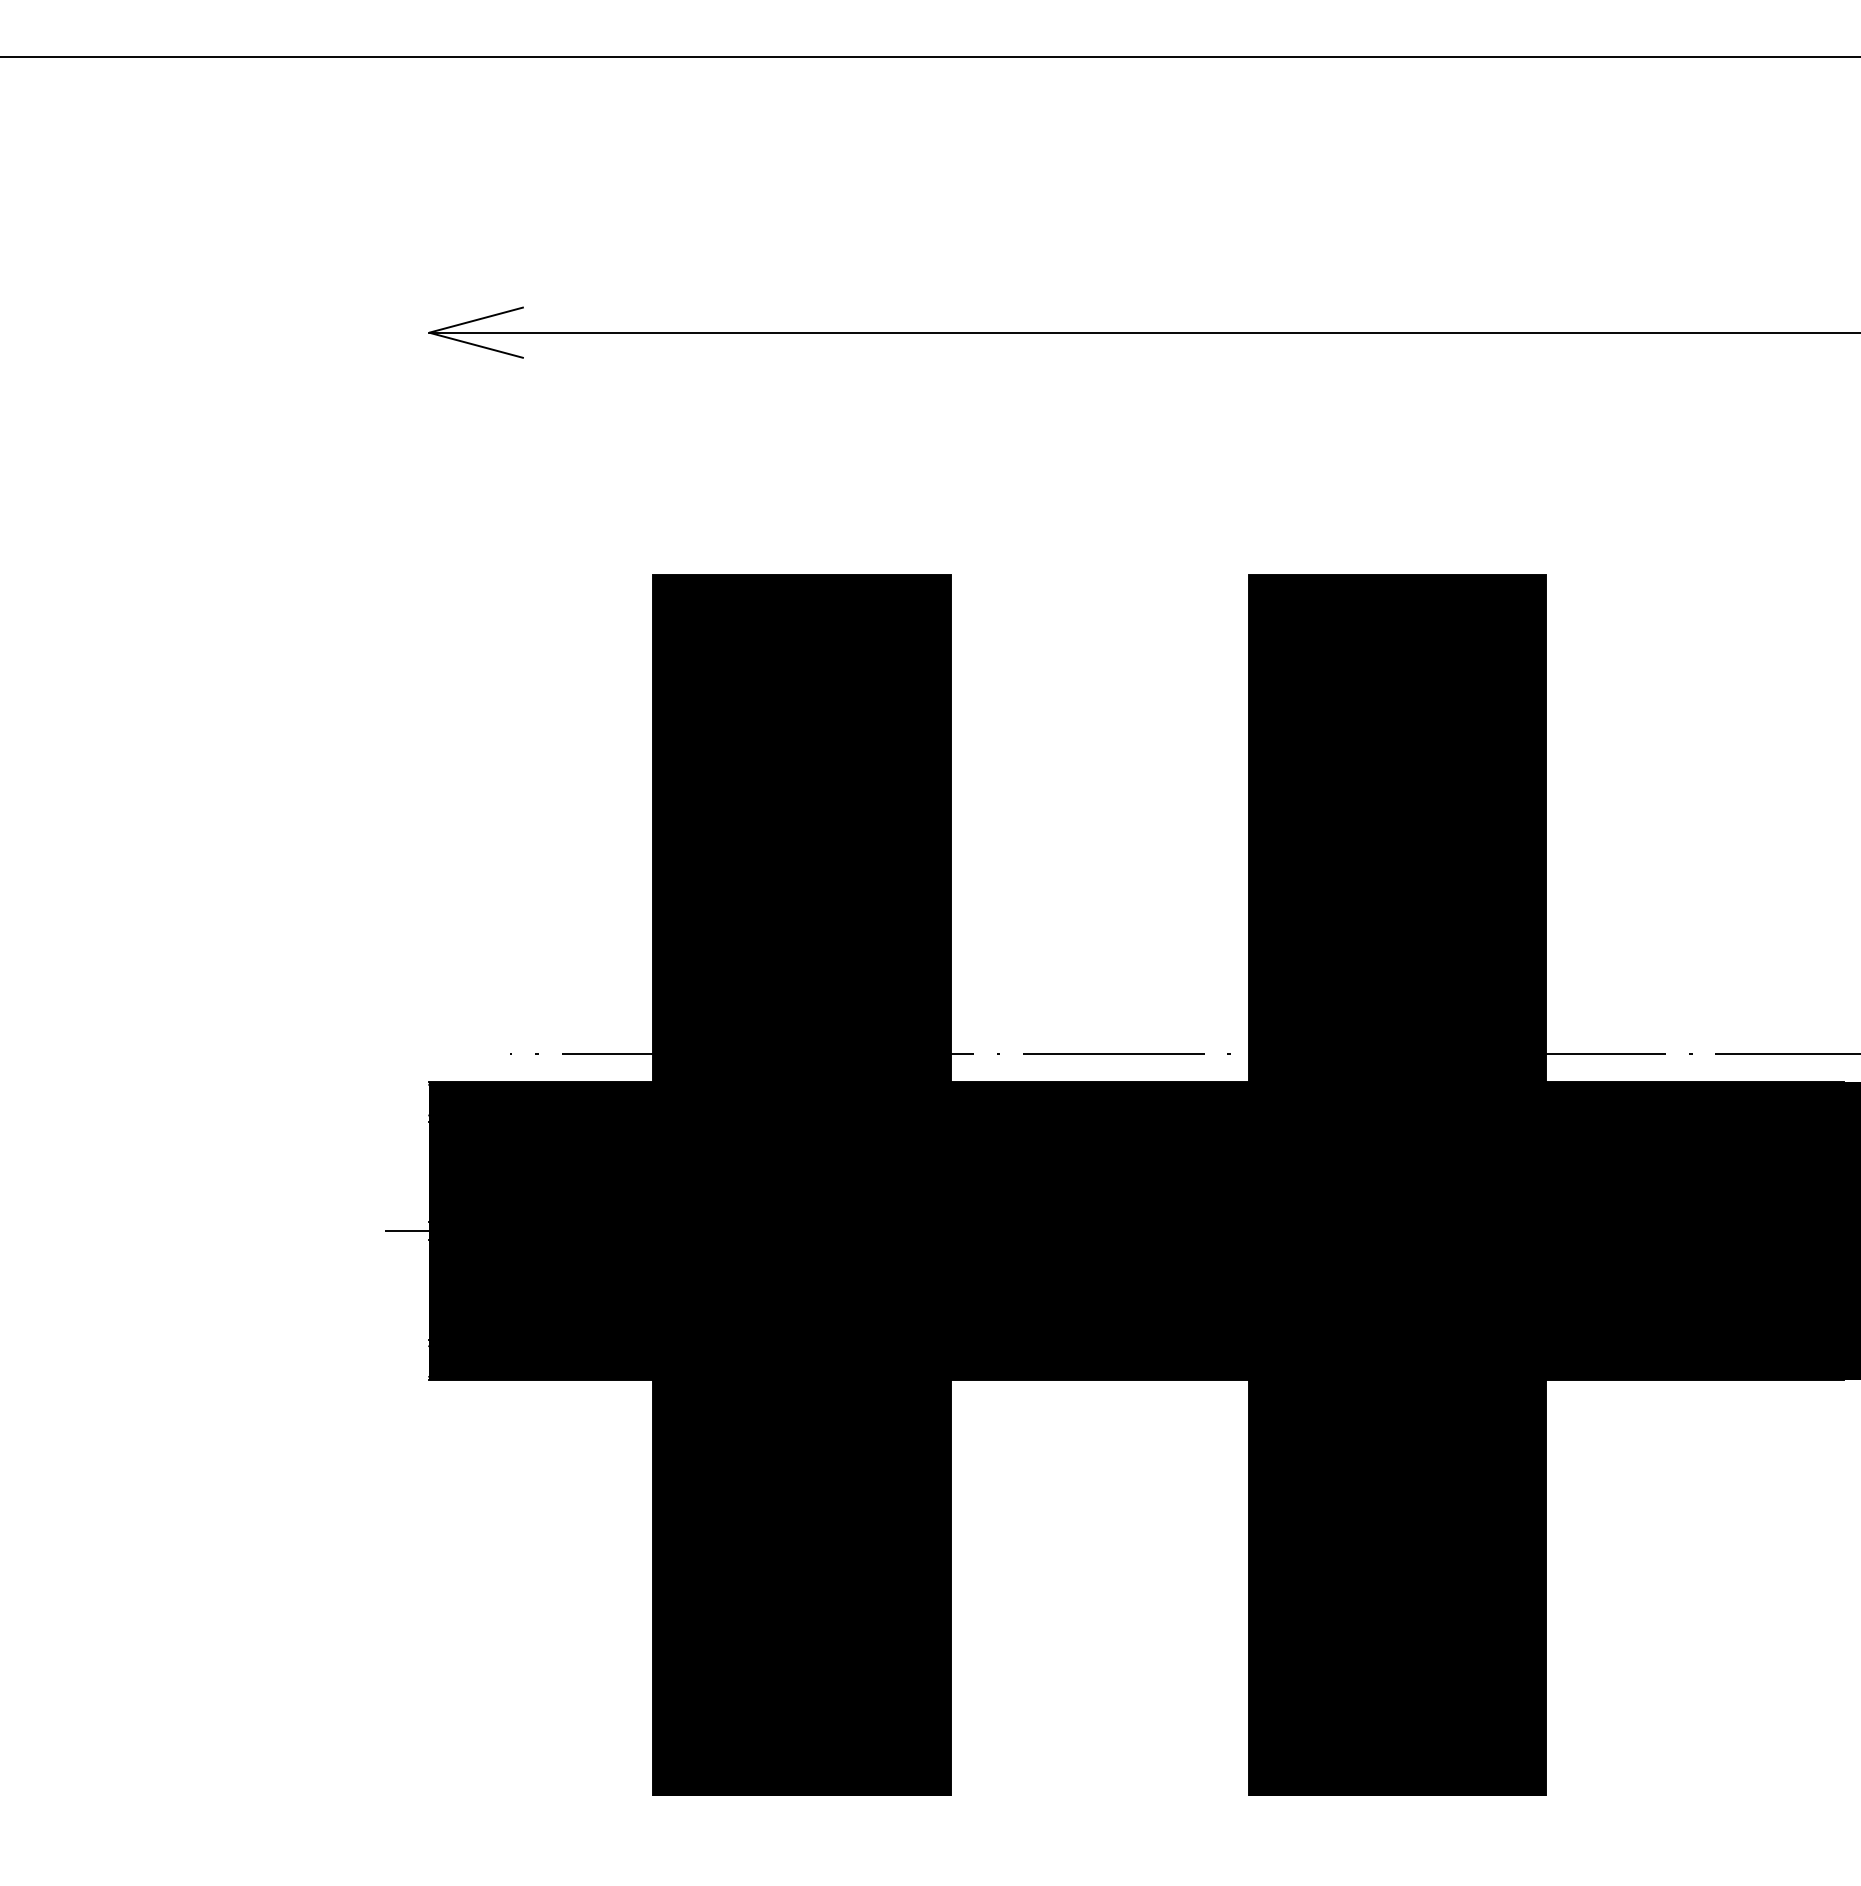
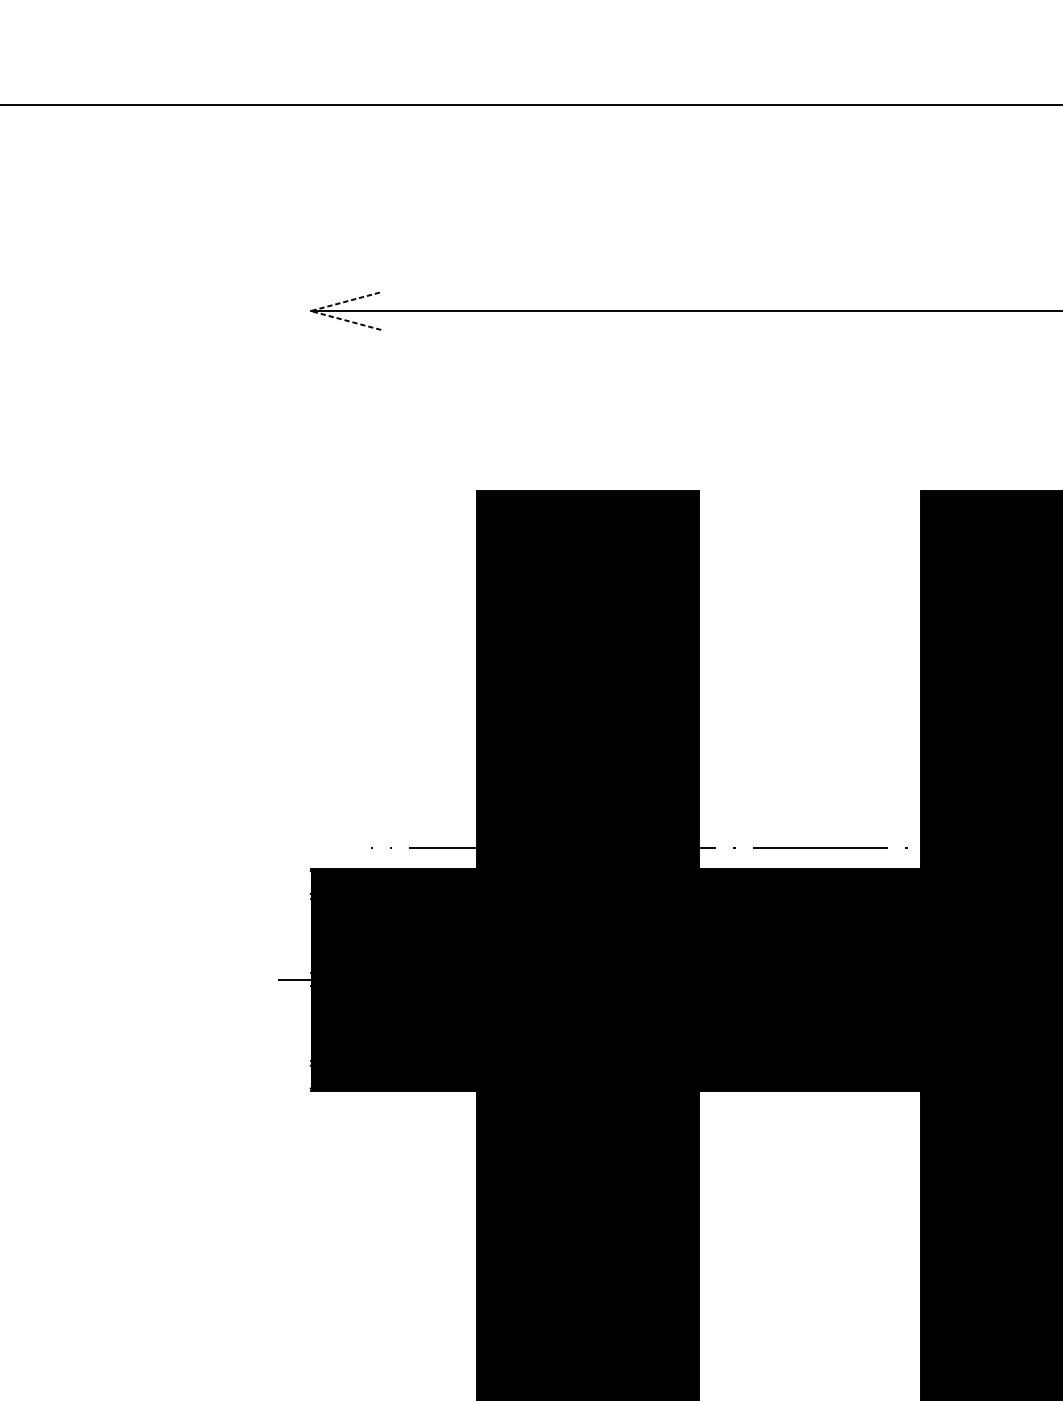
line: (429, 332) -> (310, 310), solid -> dashed

